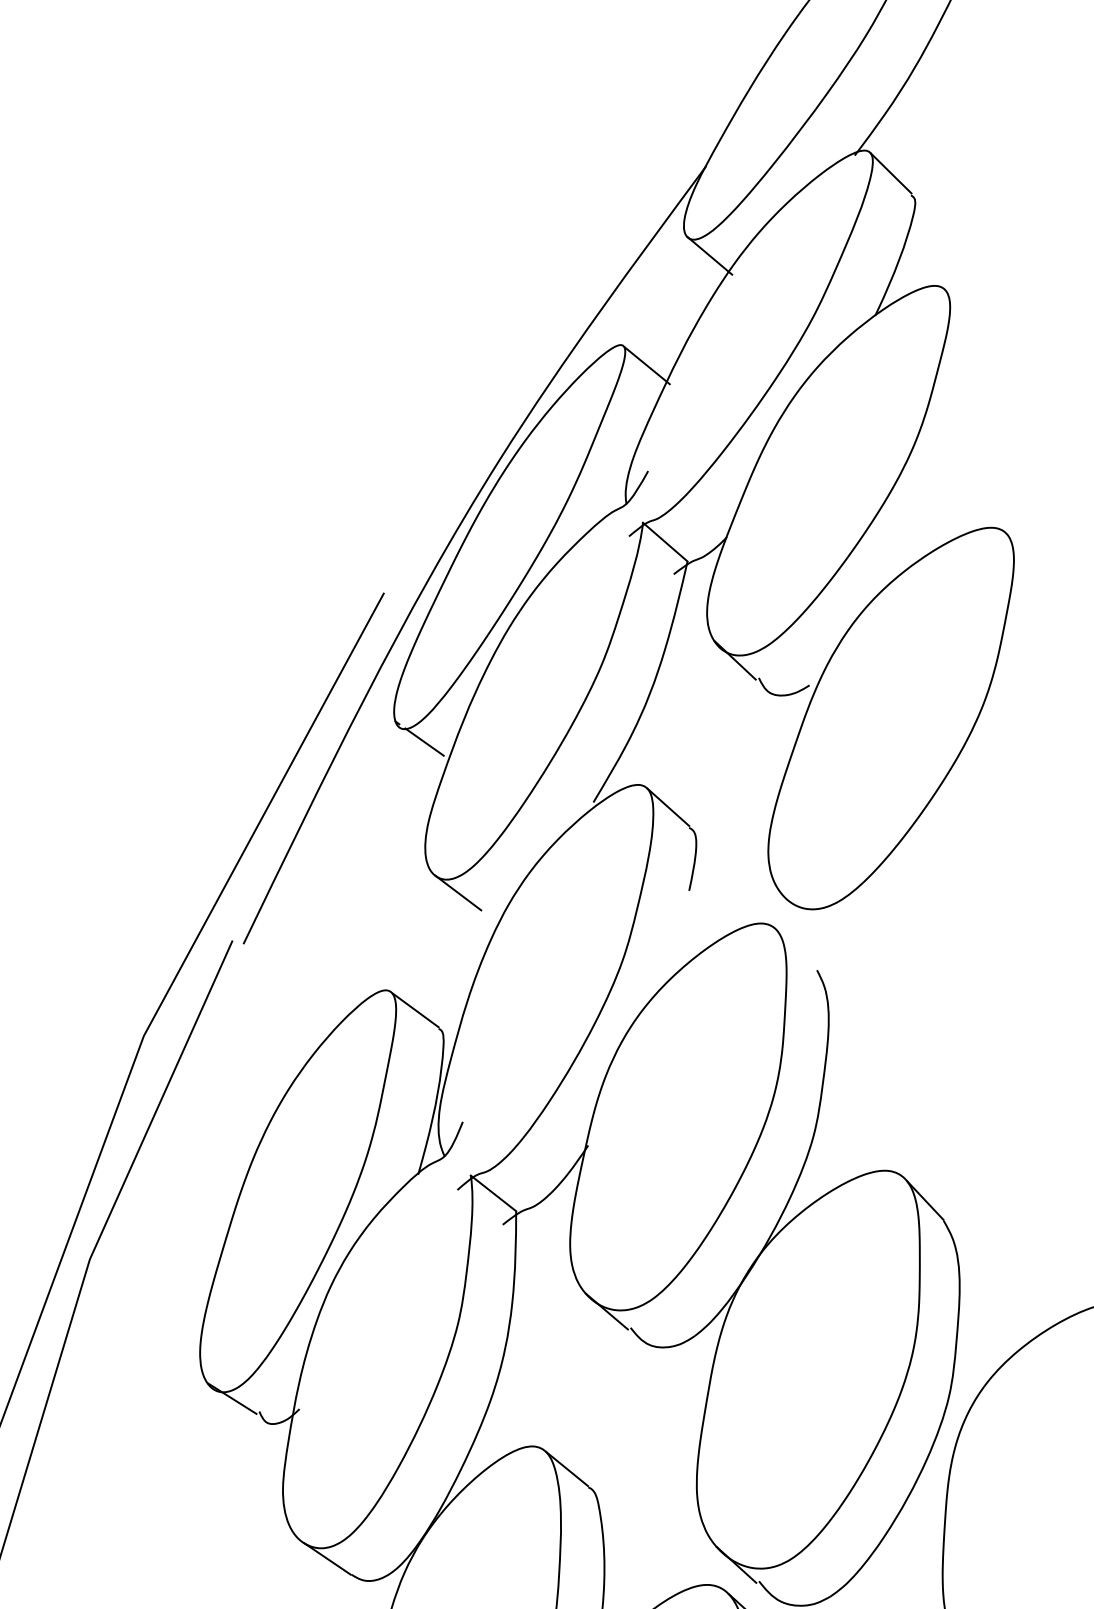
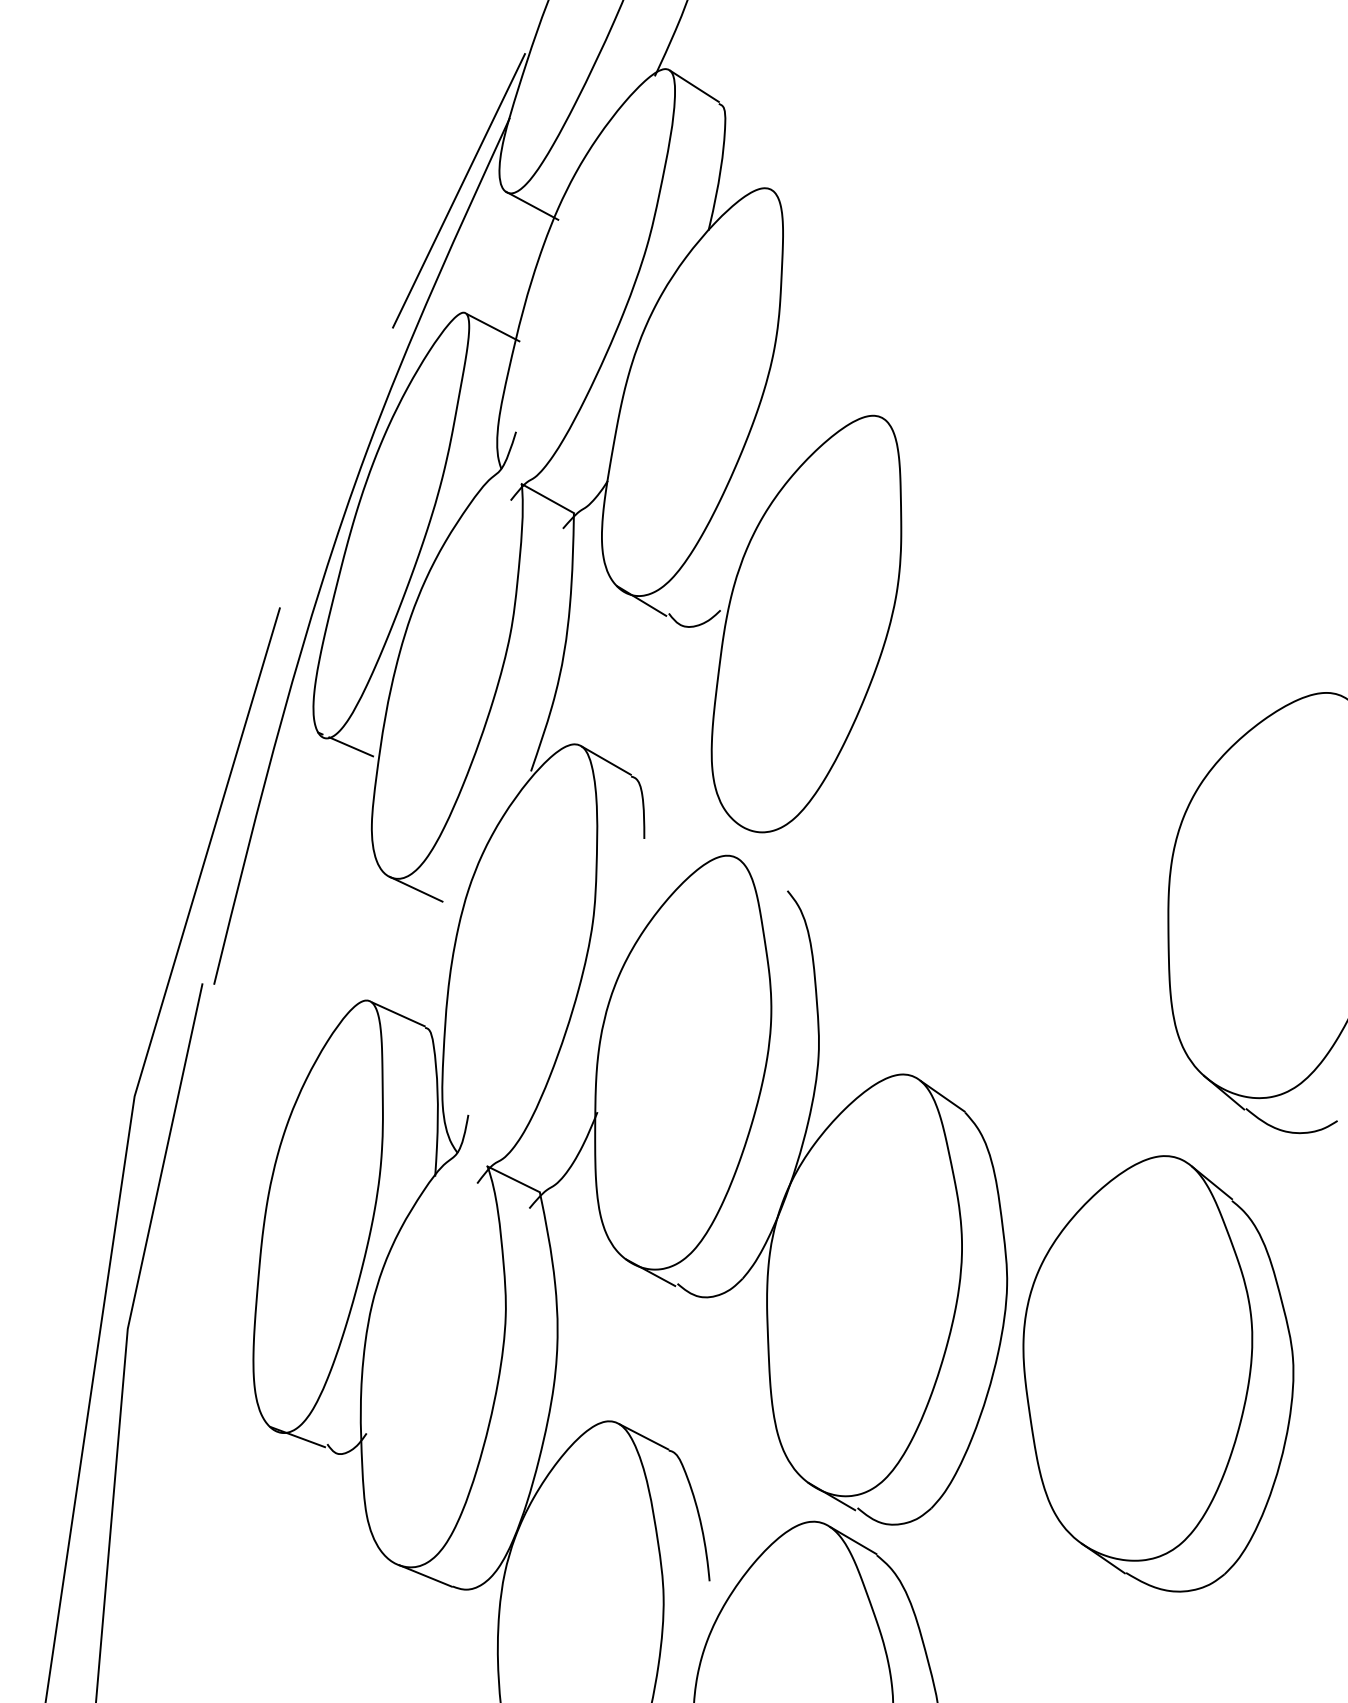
line: (641, 225) -> (458, 190), added

